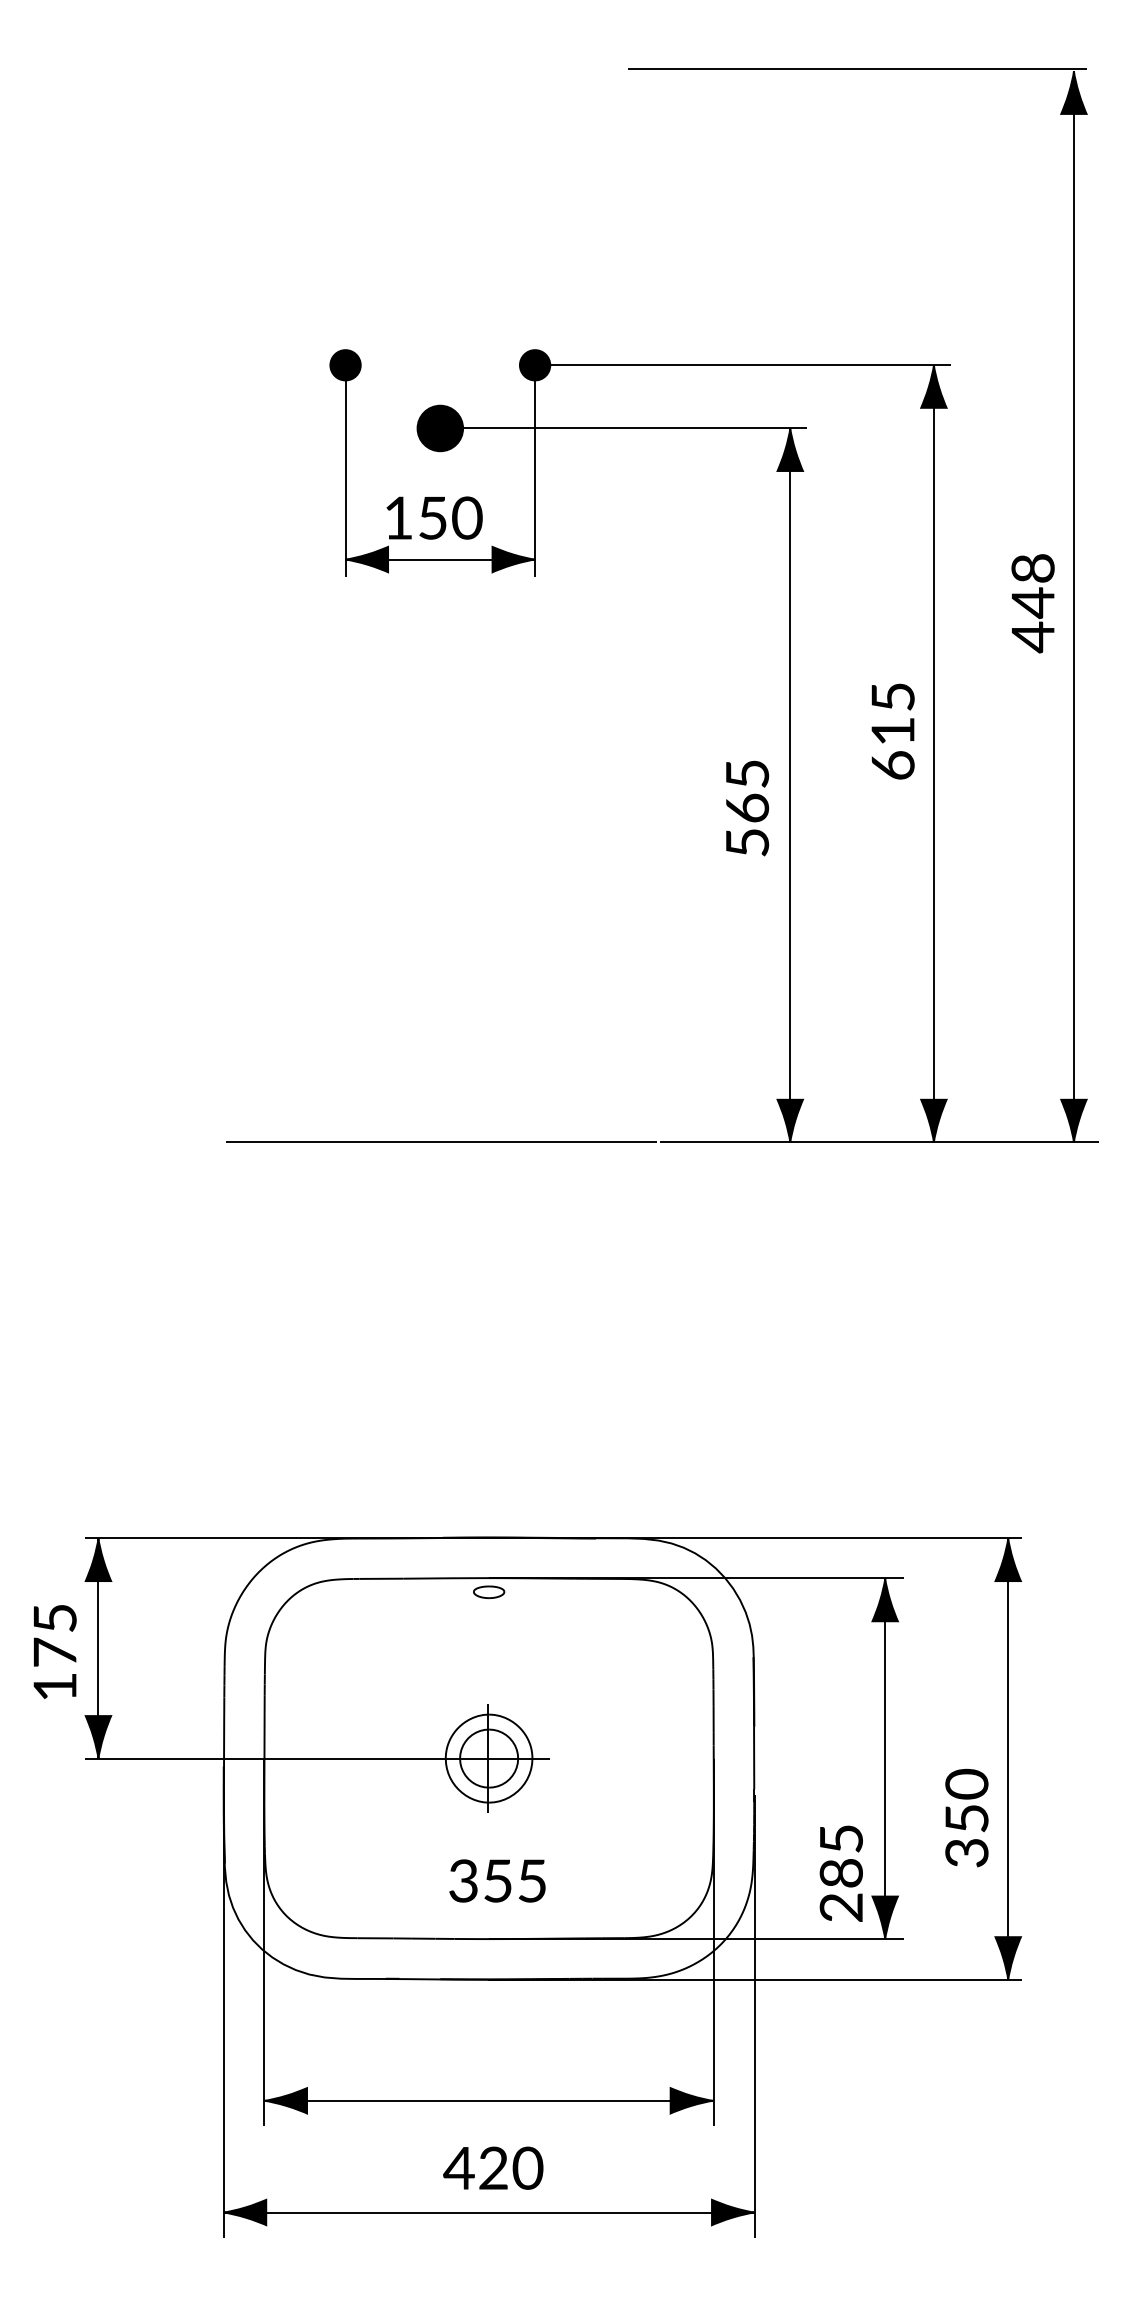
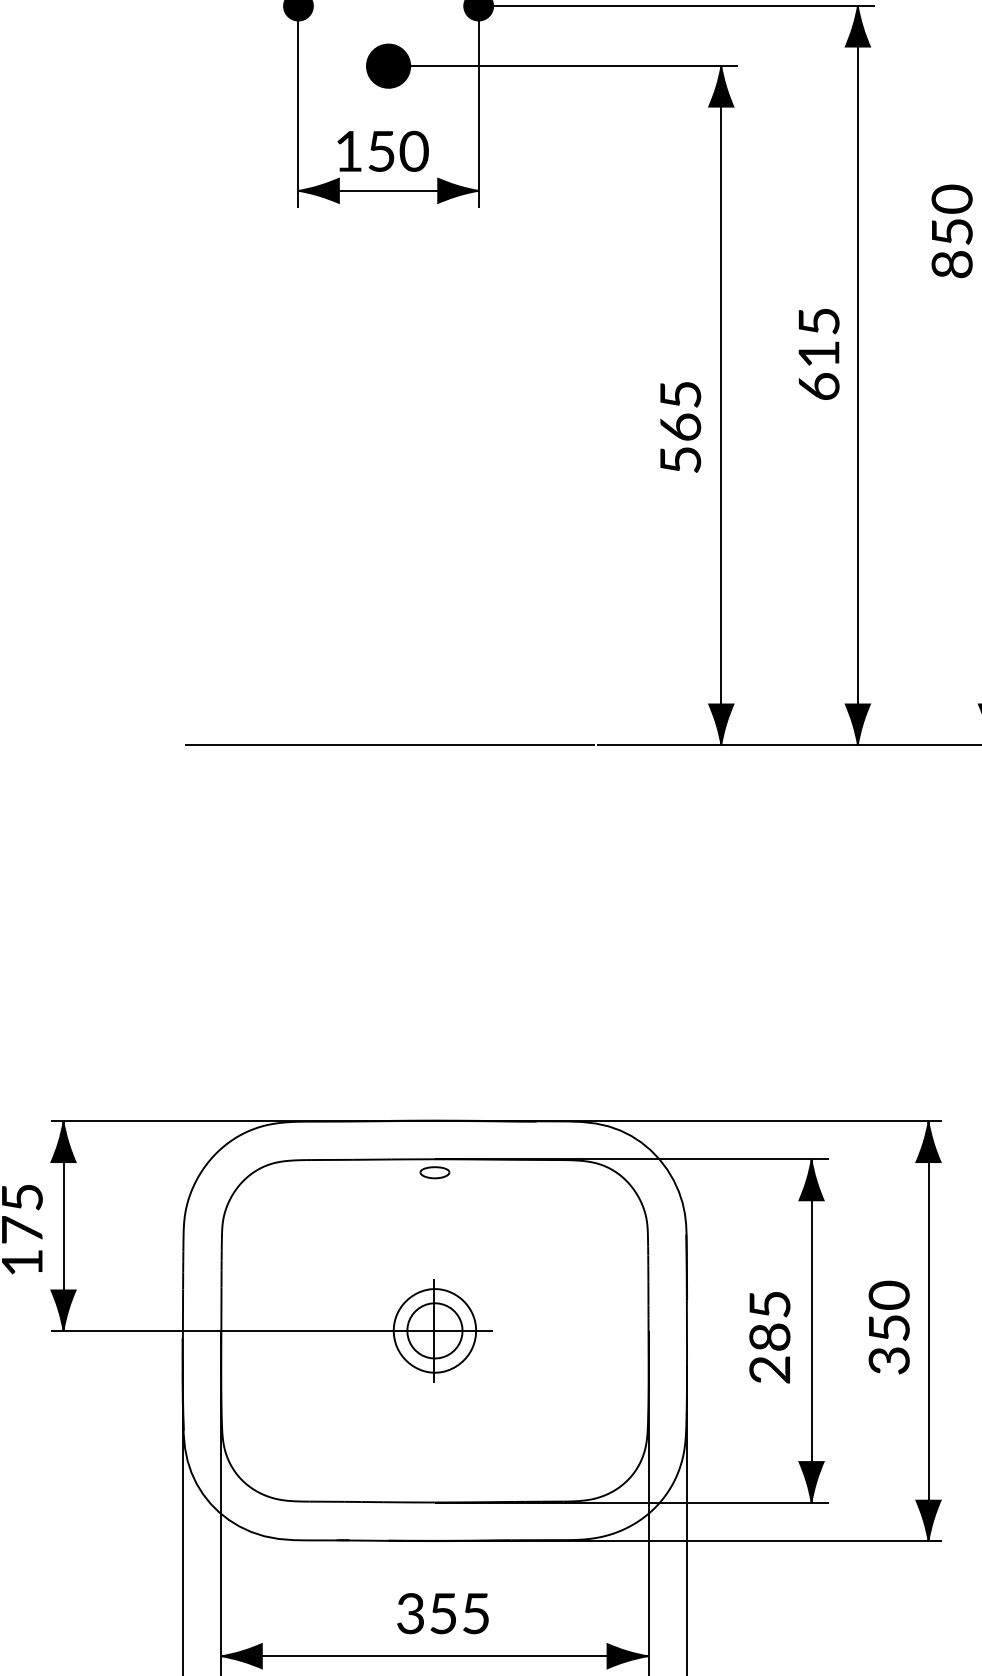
text: (1032, 603) -> (951, 232), 448 -> 850
text: (966, 1817) -> (888, 1326), moved
text: (840, 1873) -> (769, 1337), moved
text: (497, 1880) -> (442, 1613), moved

